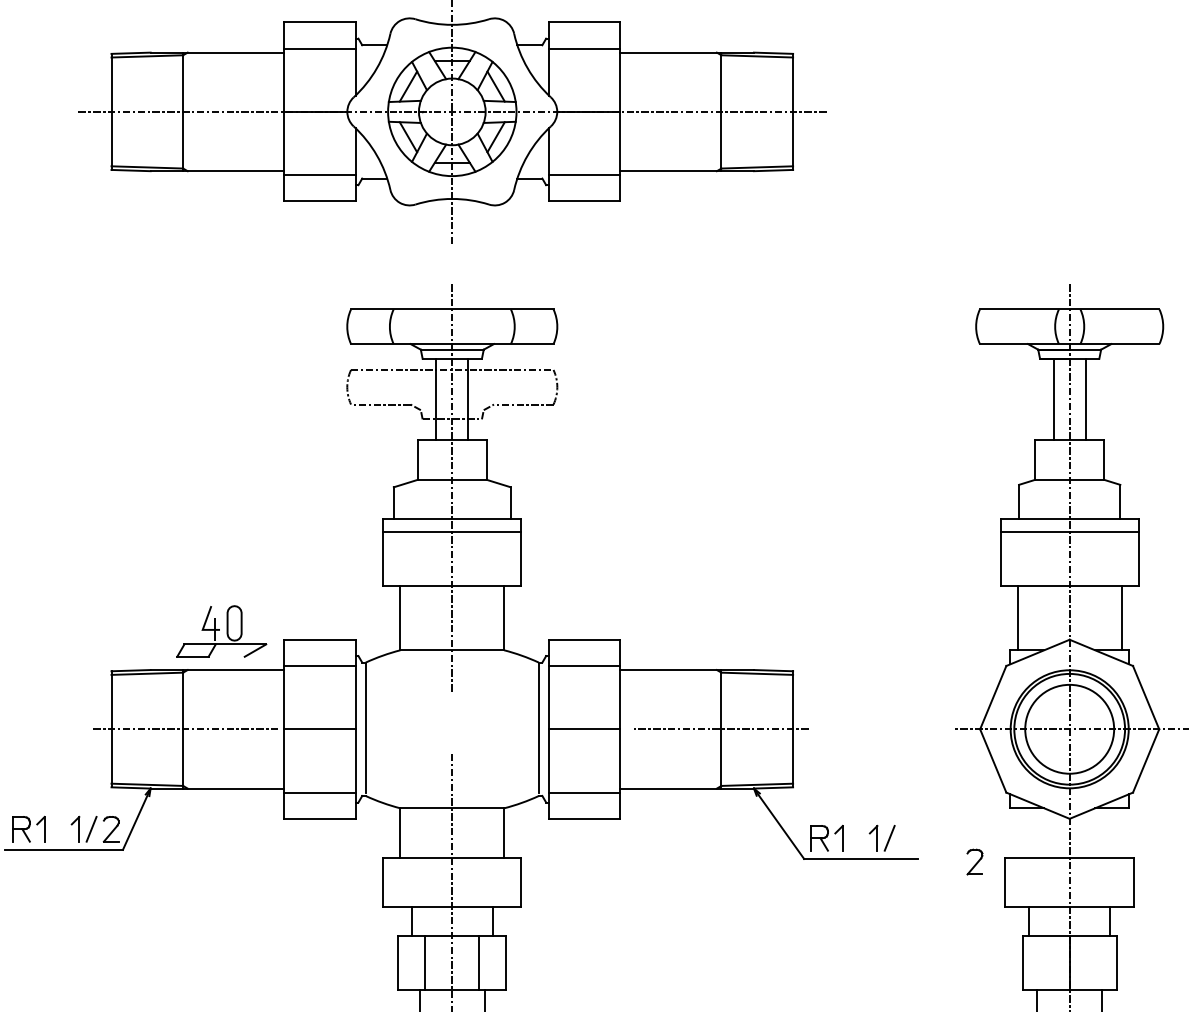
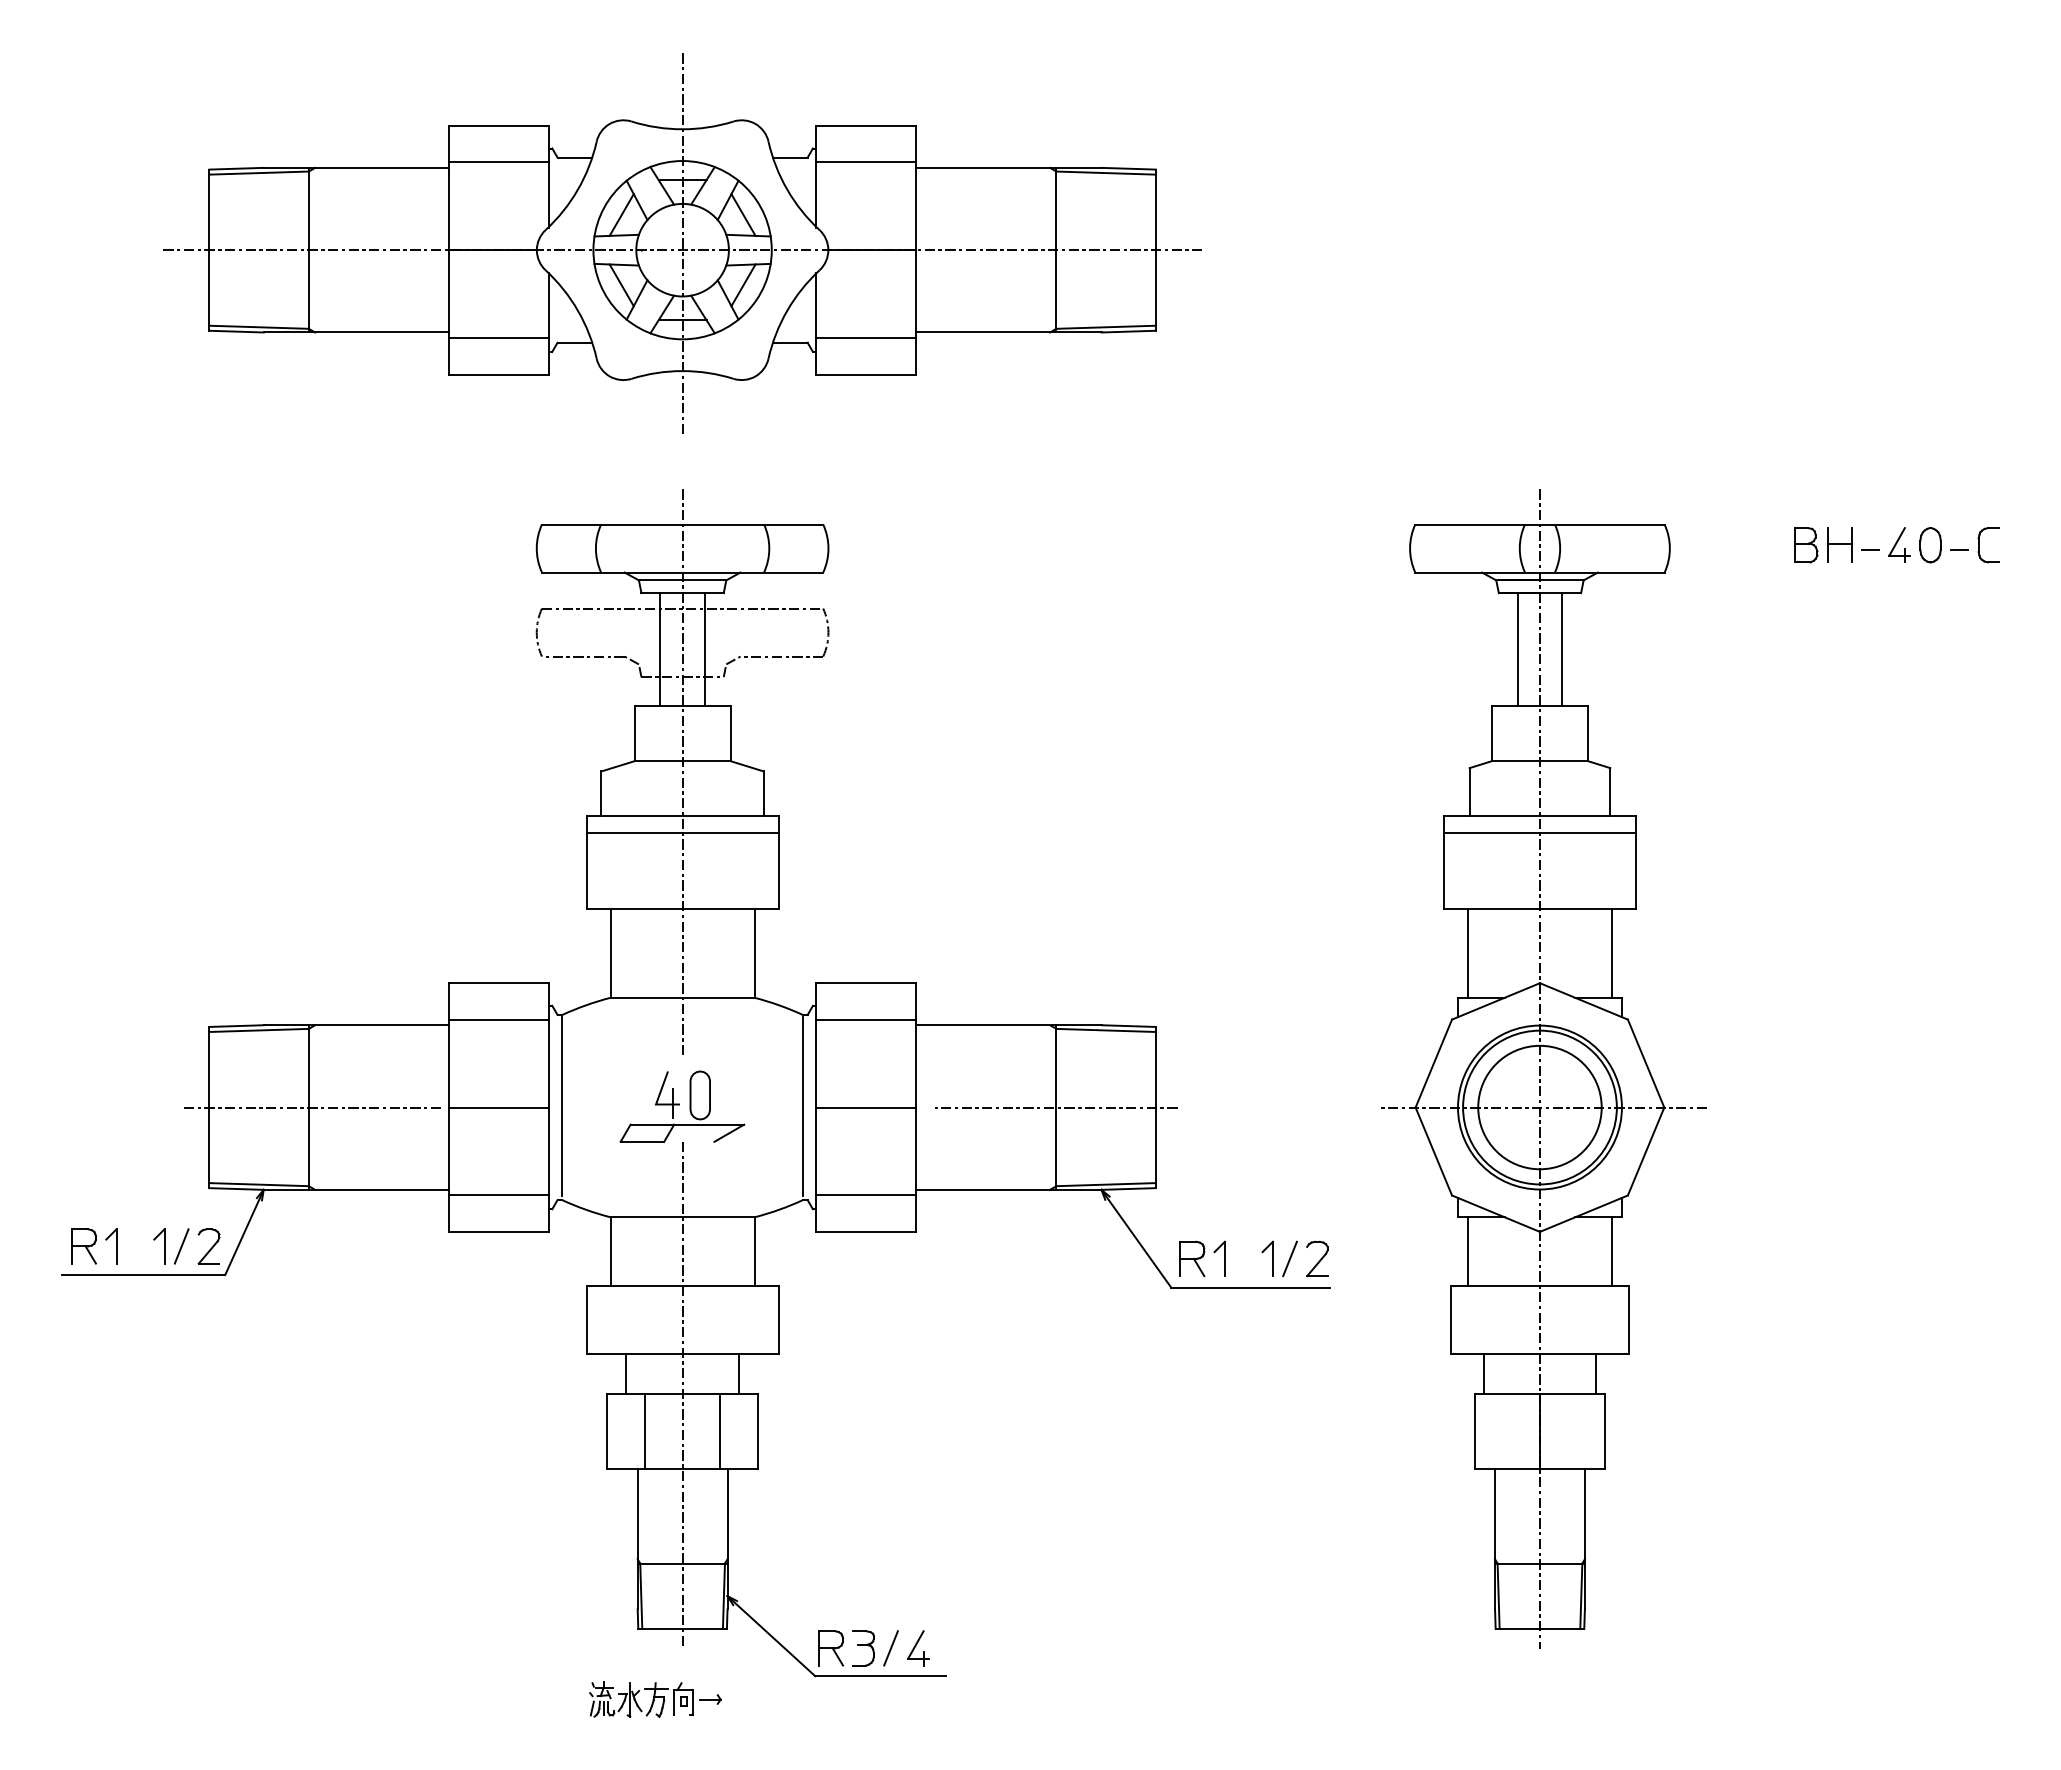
part: (221, 631) -> (682, 1106), moved
line: (1017, 832) -> (1467, 1251), added
line: (1121, 832) -> (1611, 1251), added
part: (975, 861) -> (1317, 1258), moved

